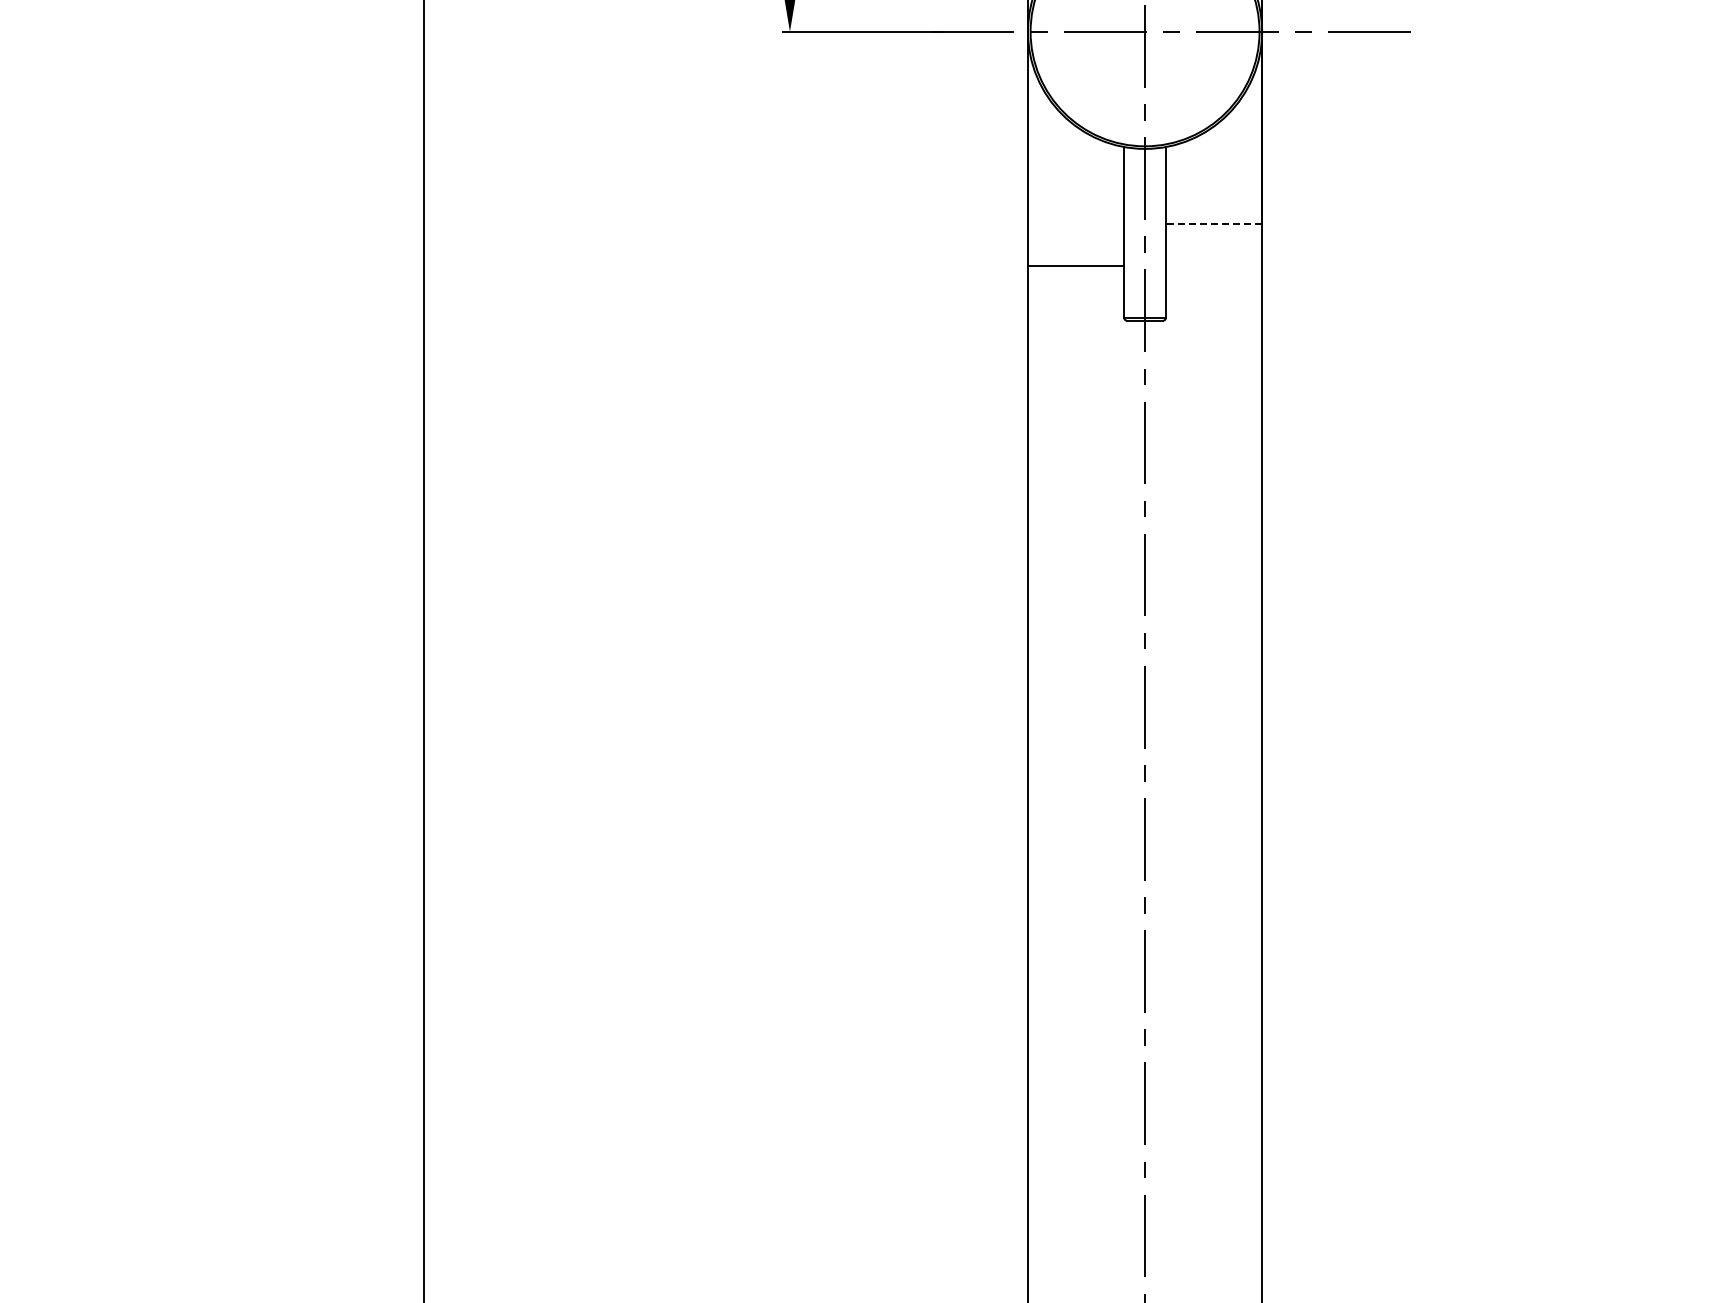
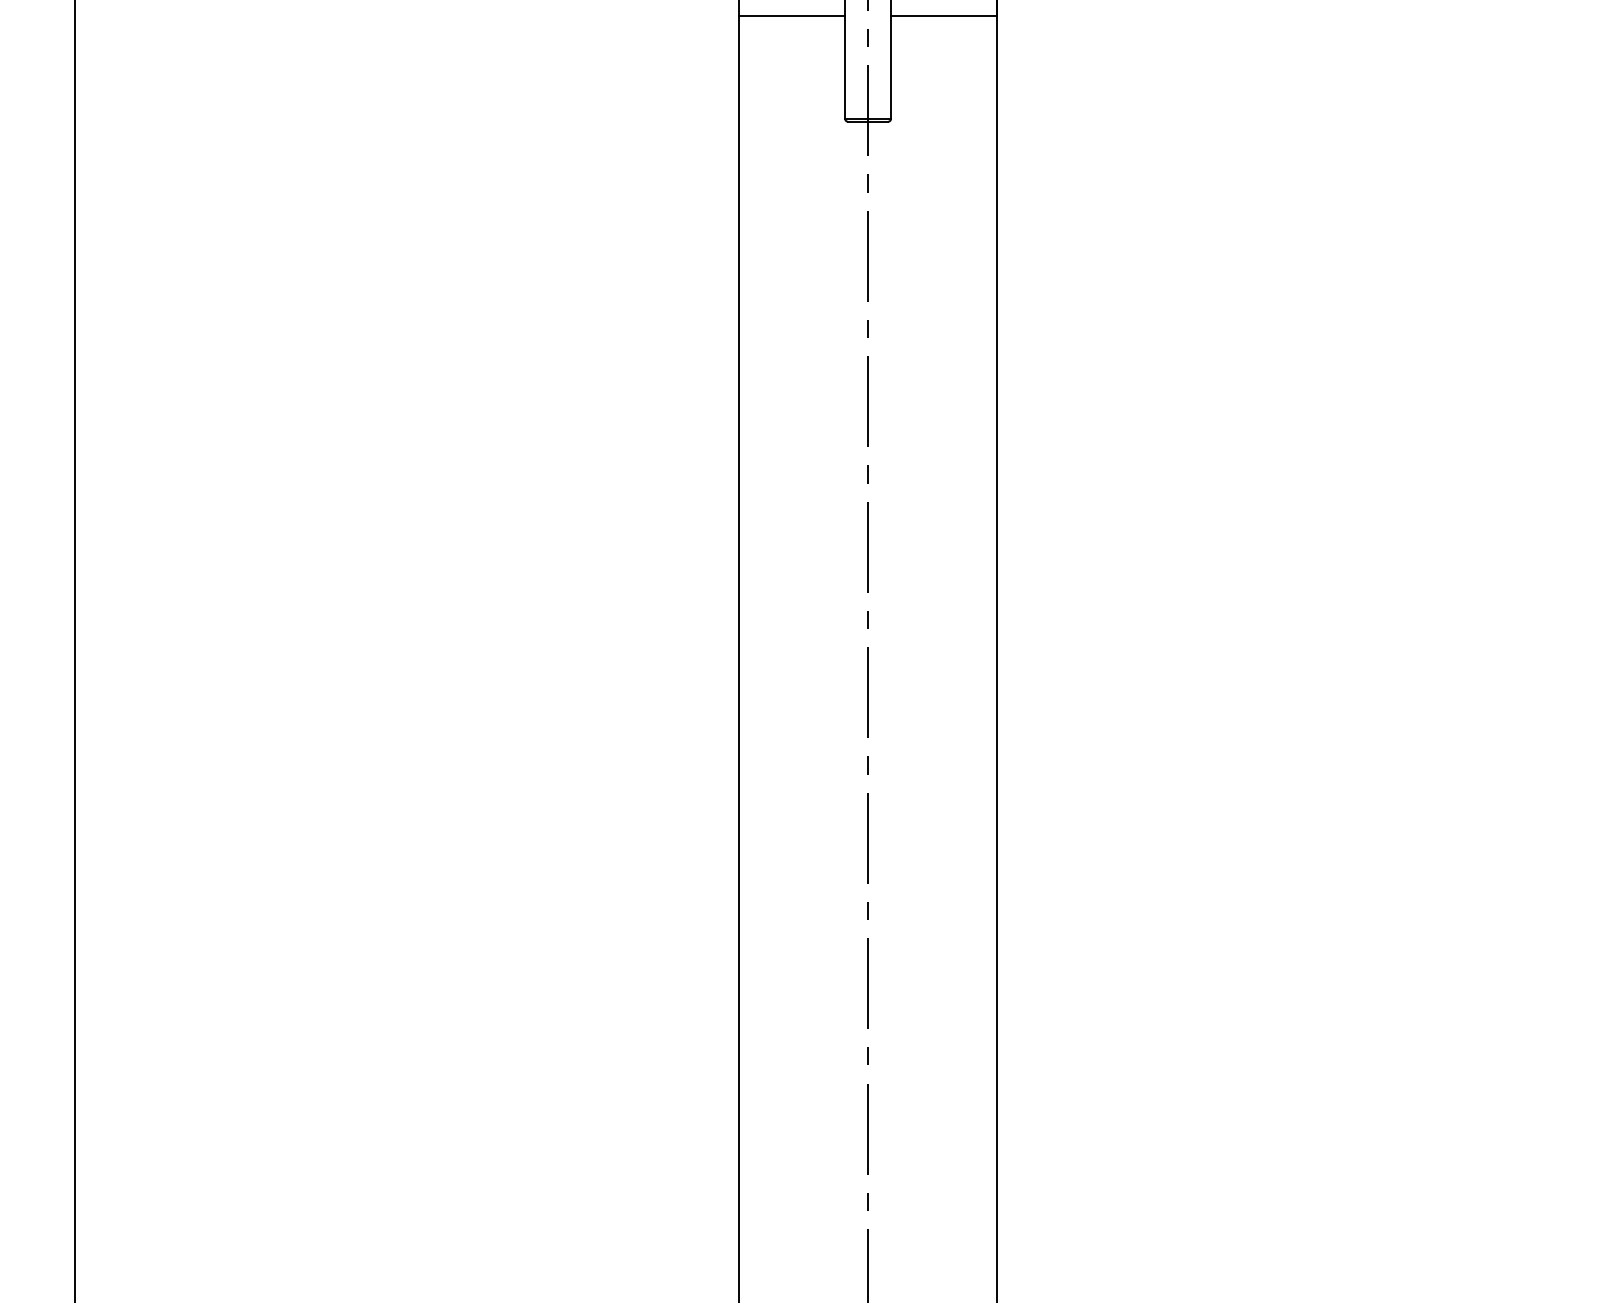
line: (1213, 224) -> (943, 15), dashed -> solid
line: (1075, 266) -> (791, 15), moved

